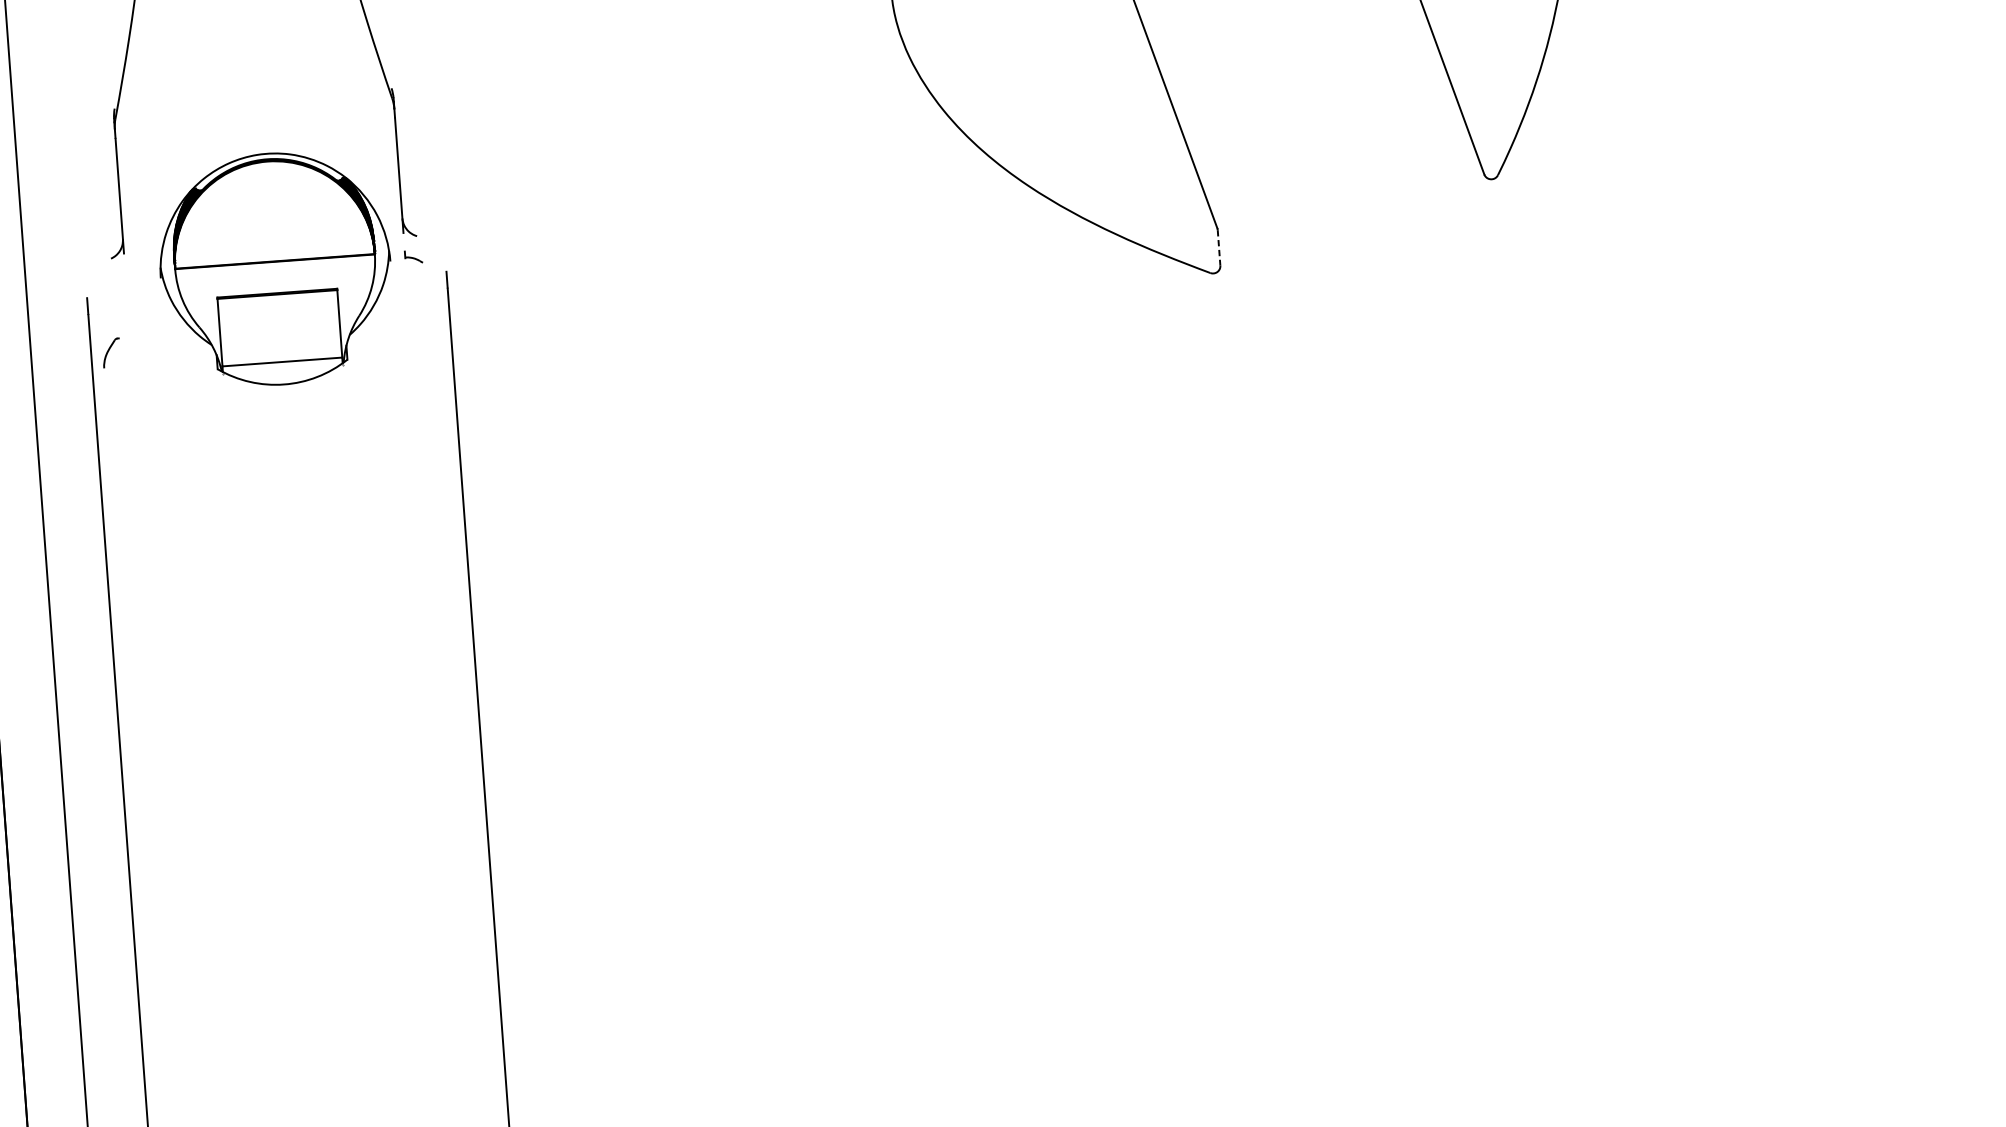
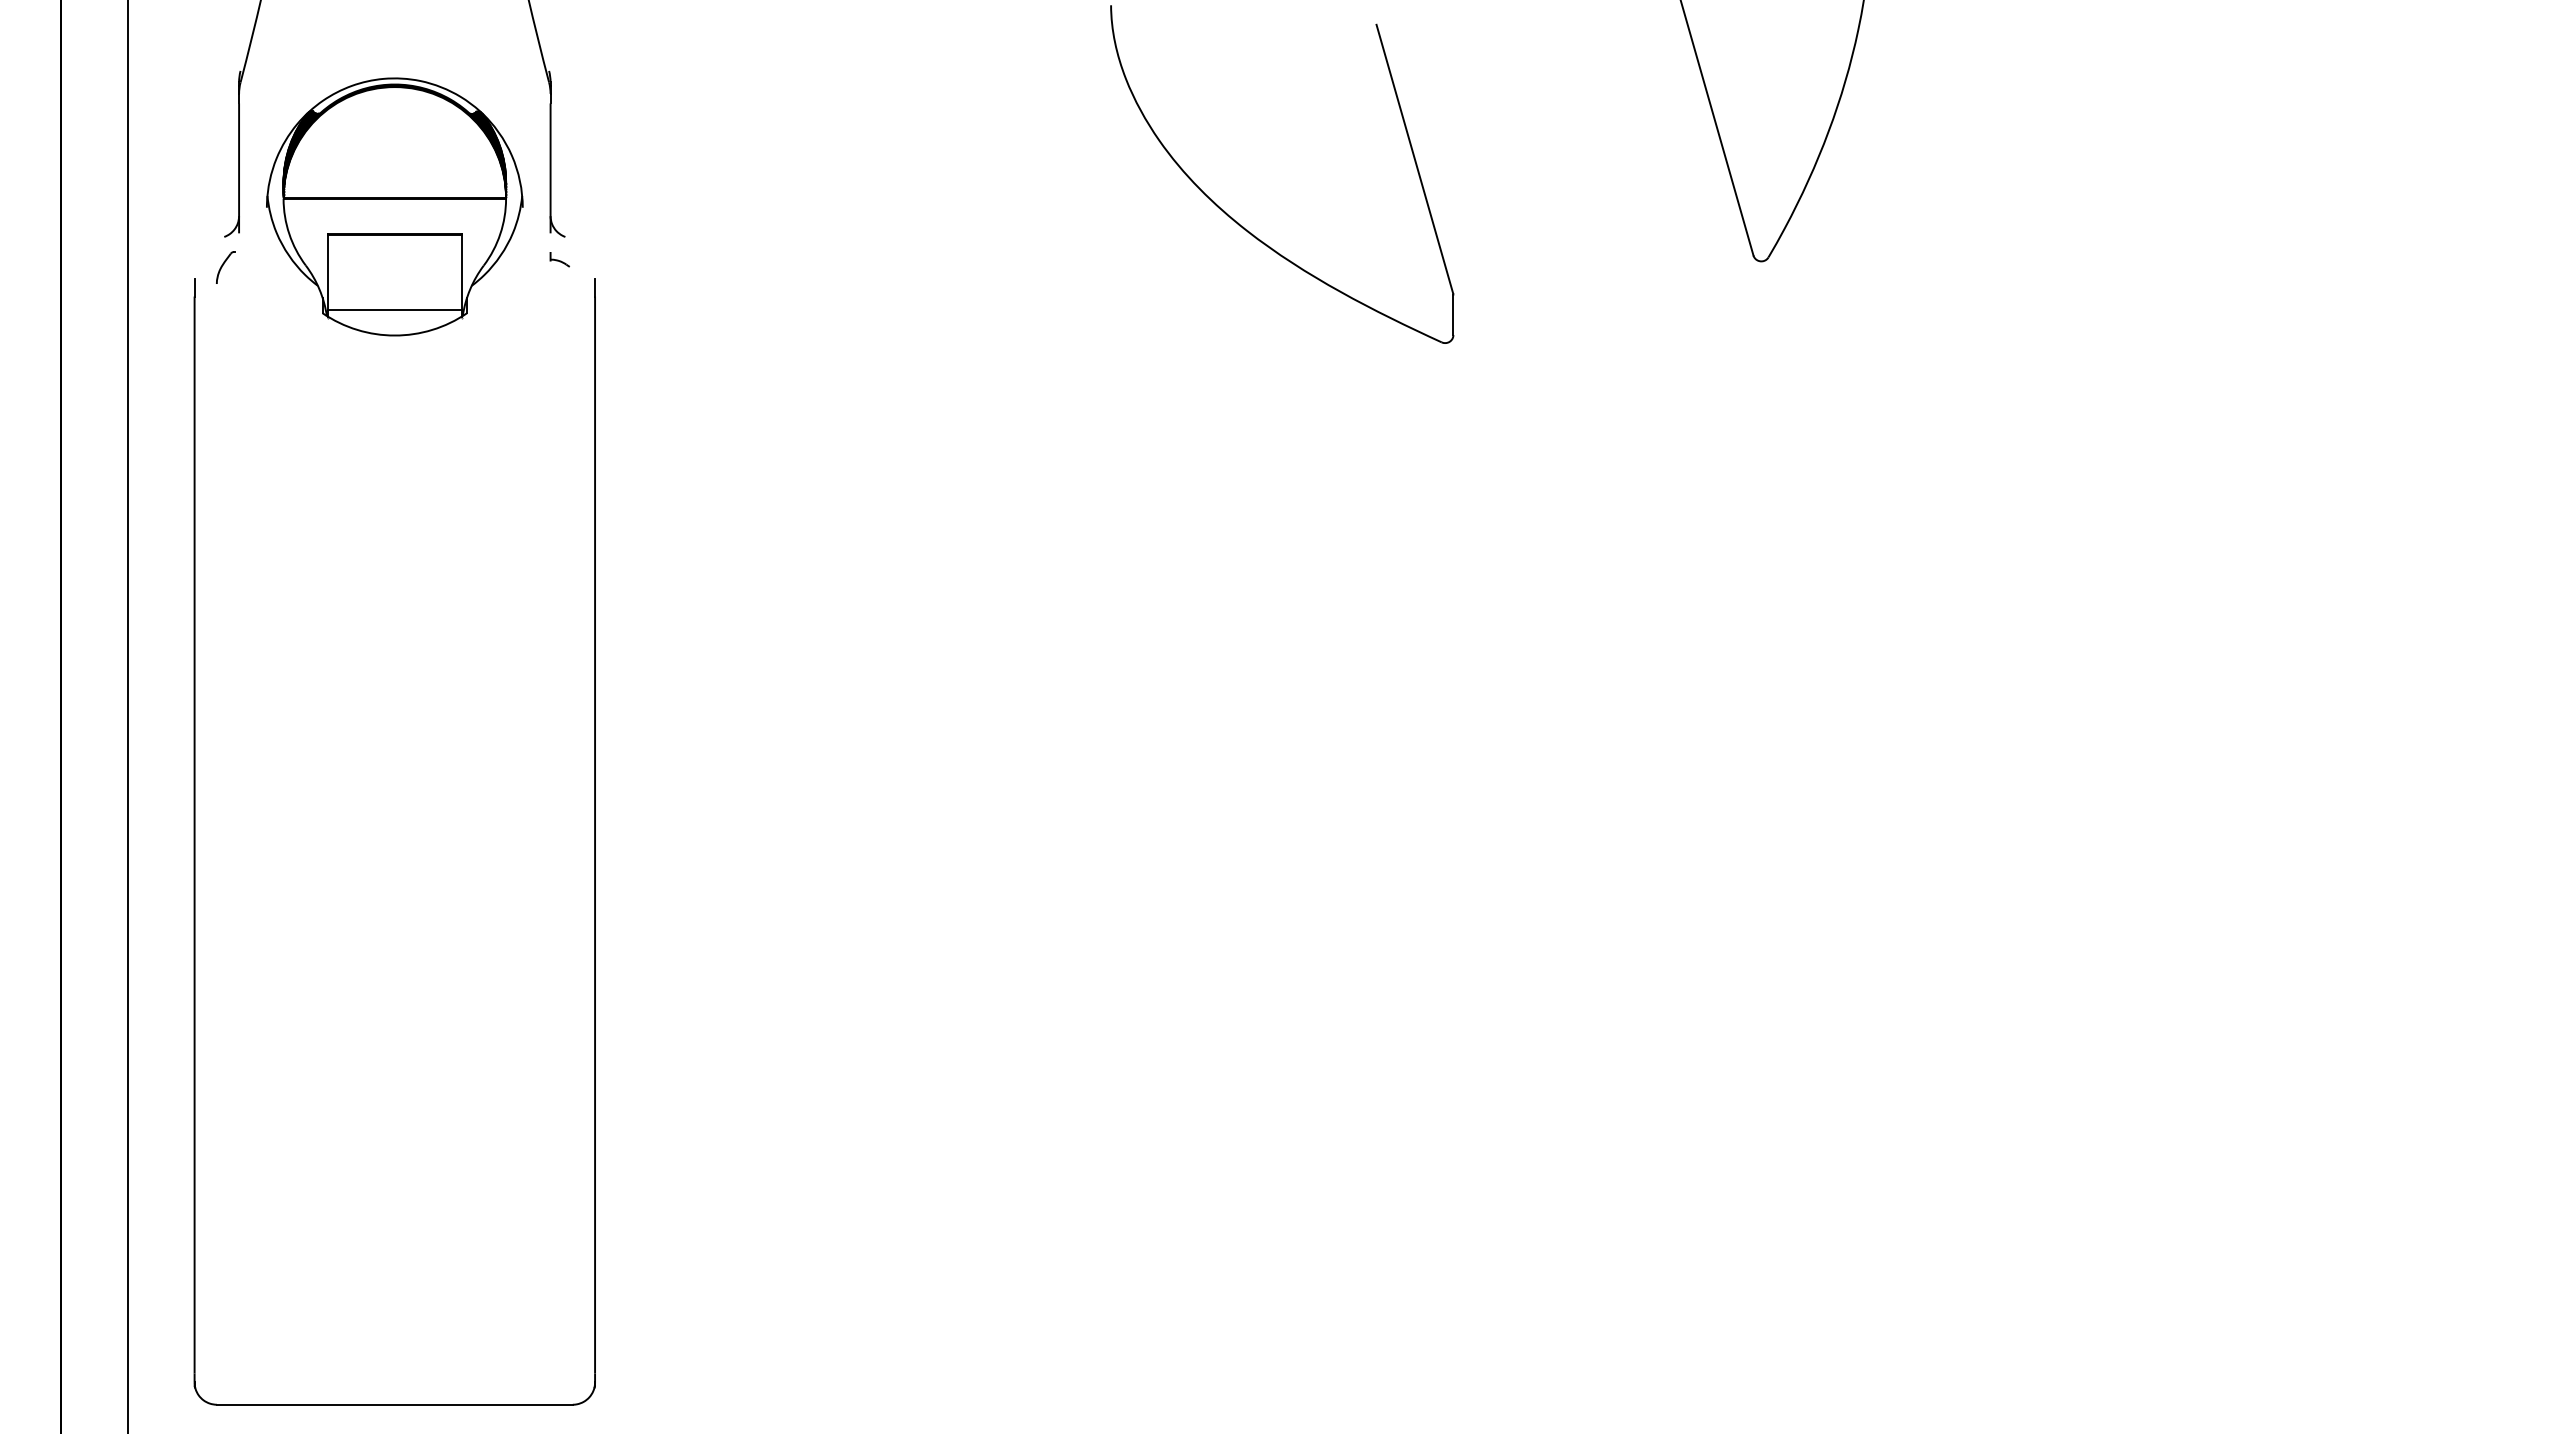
line: (1219, 248) -> (1453, 315), dashed -> solid
part: (275, 268) -> (394, 206), moved
part: (110, 352) -> (225, 267), moved

